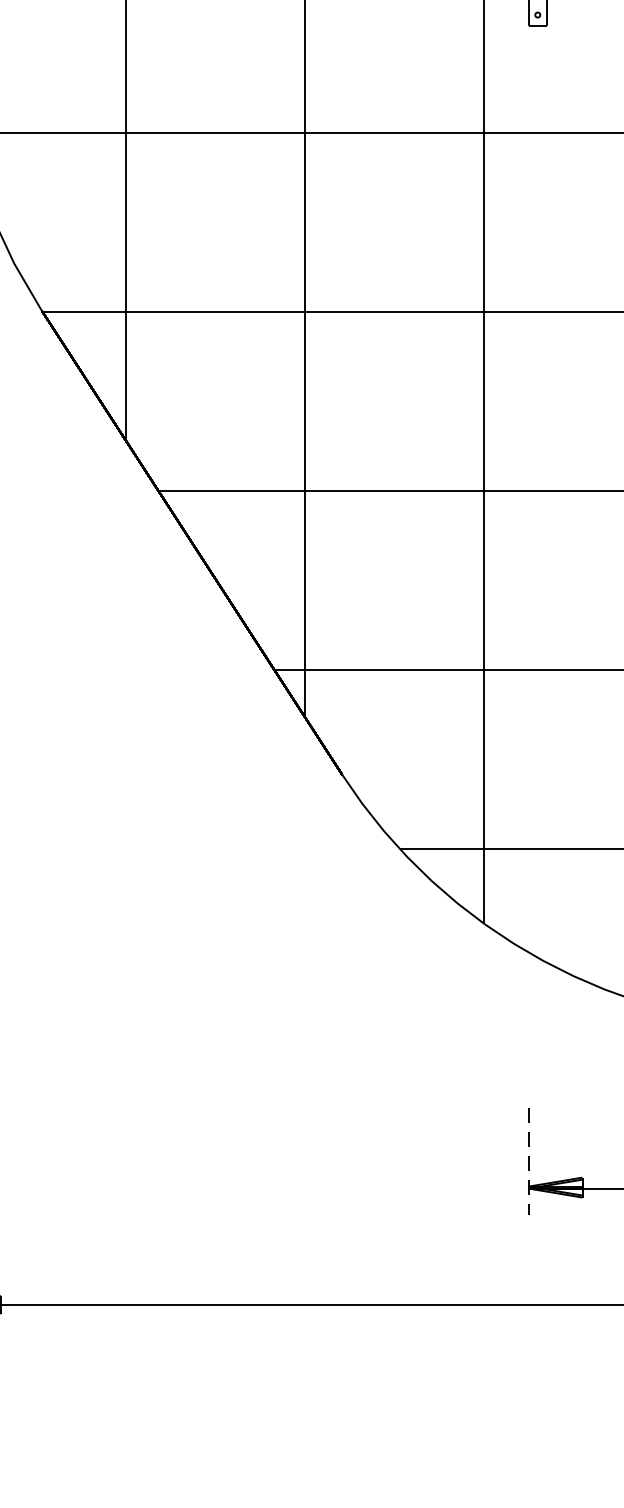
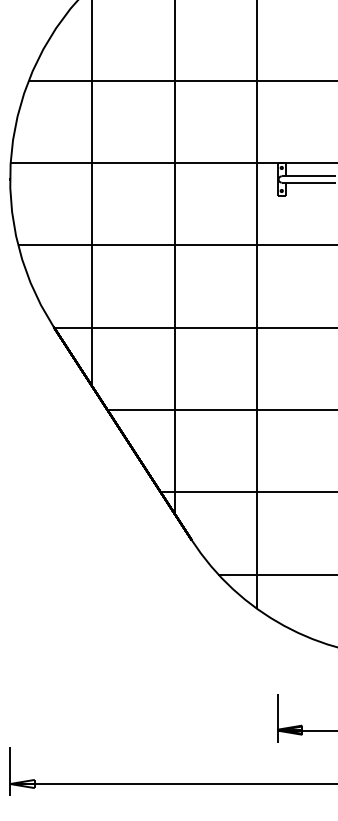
line: (528, 1162) -> (277, 718), dashed -> solid

